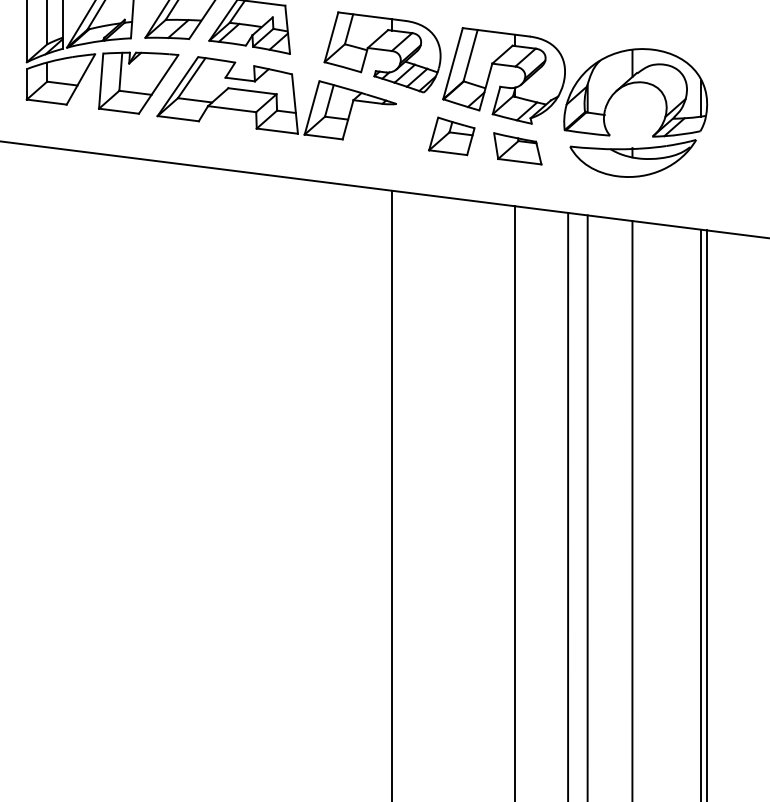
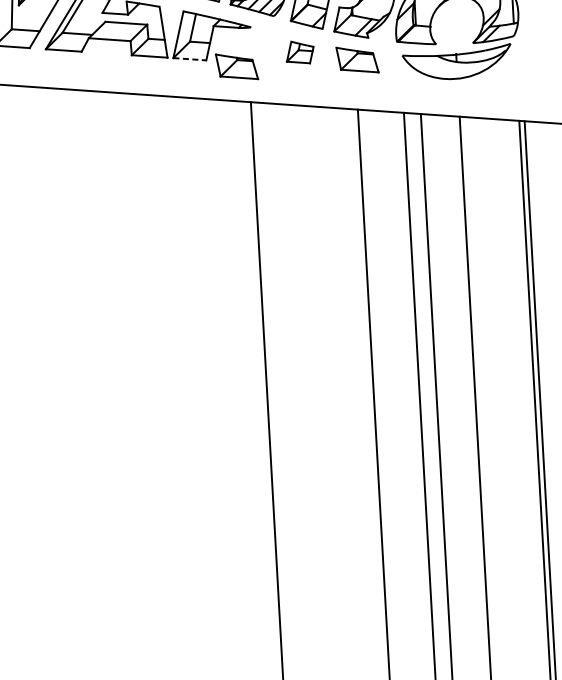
part: (451, 136) -> (299, 52), size x0.7
line: (324, 137) -> (190, 59), solid -> dashed
part: (377, 148) -> (236, 66), added

